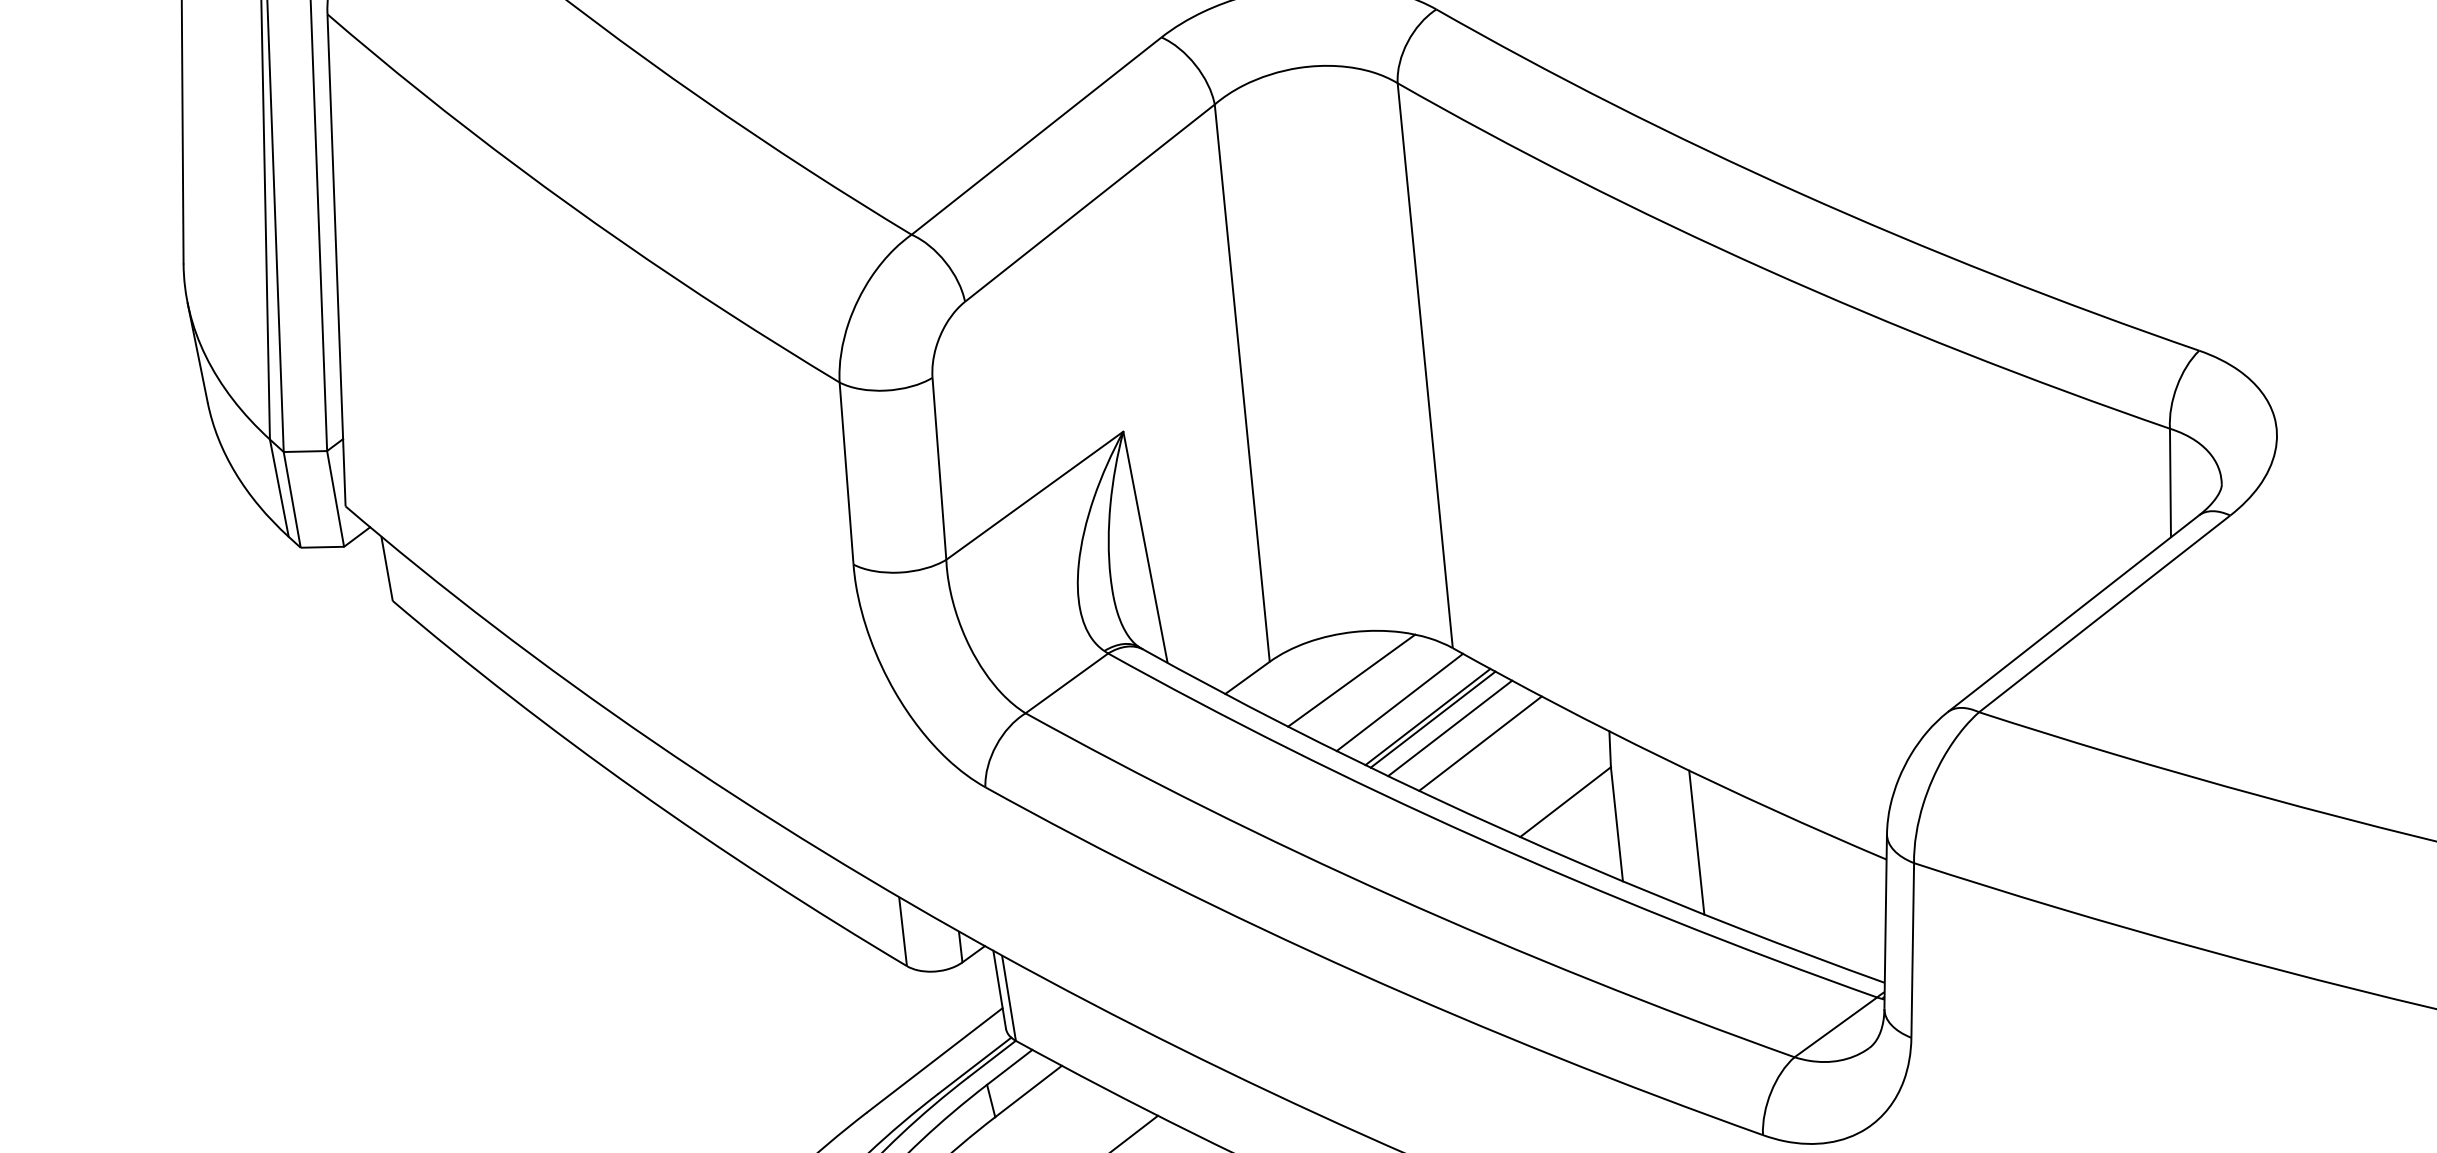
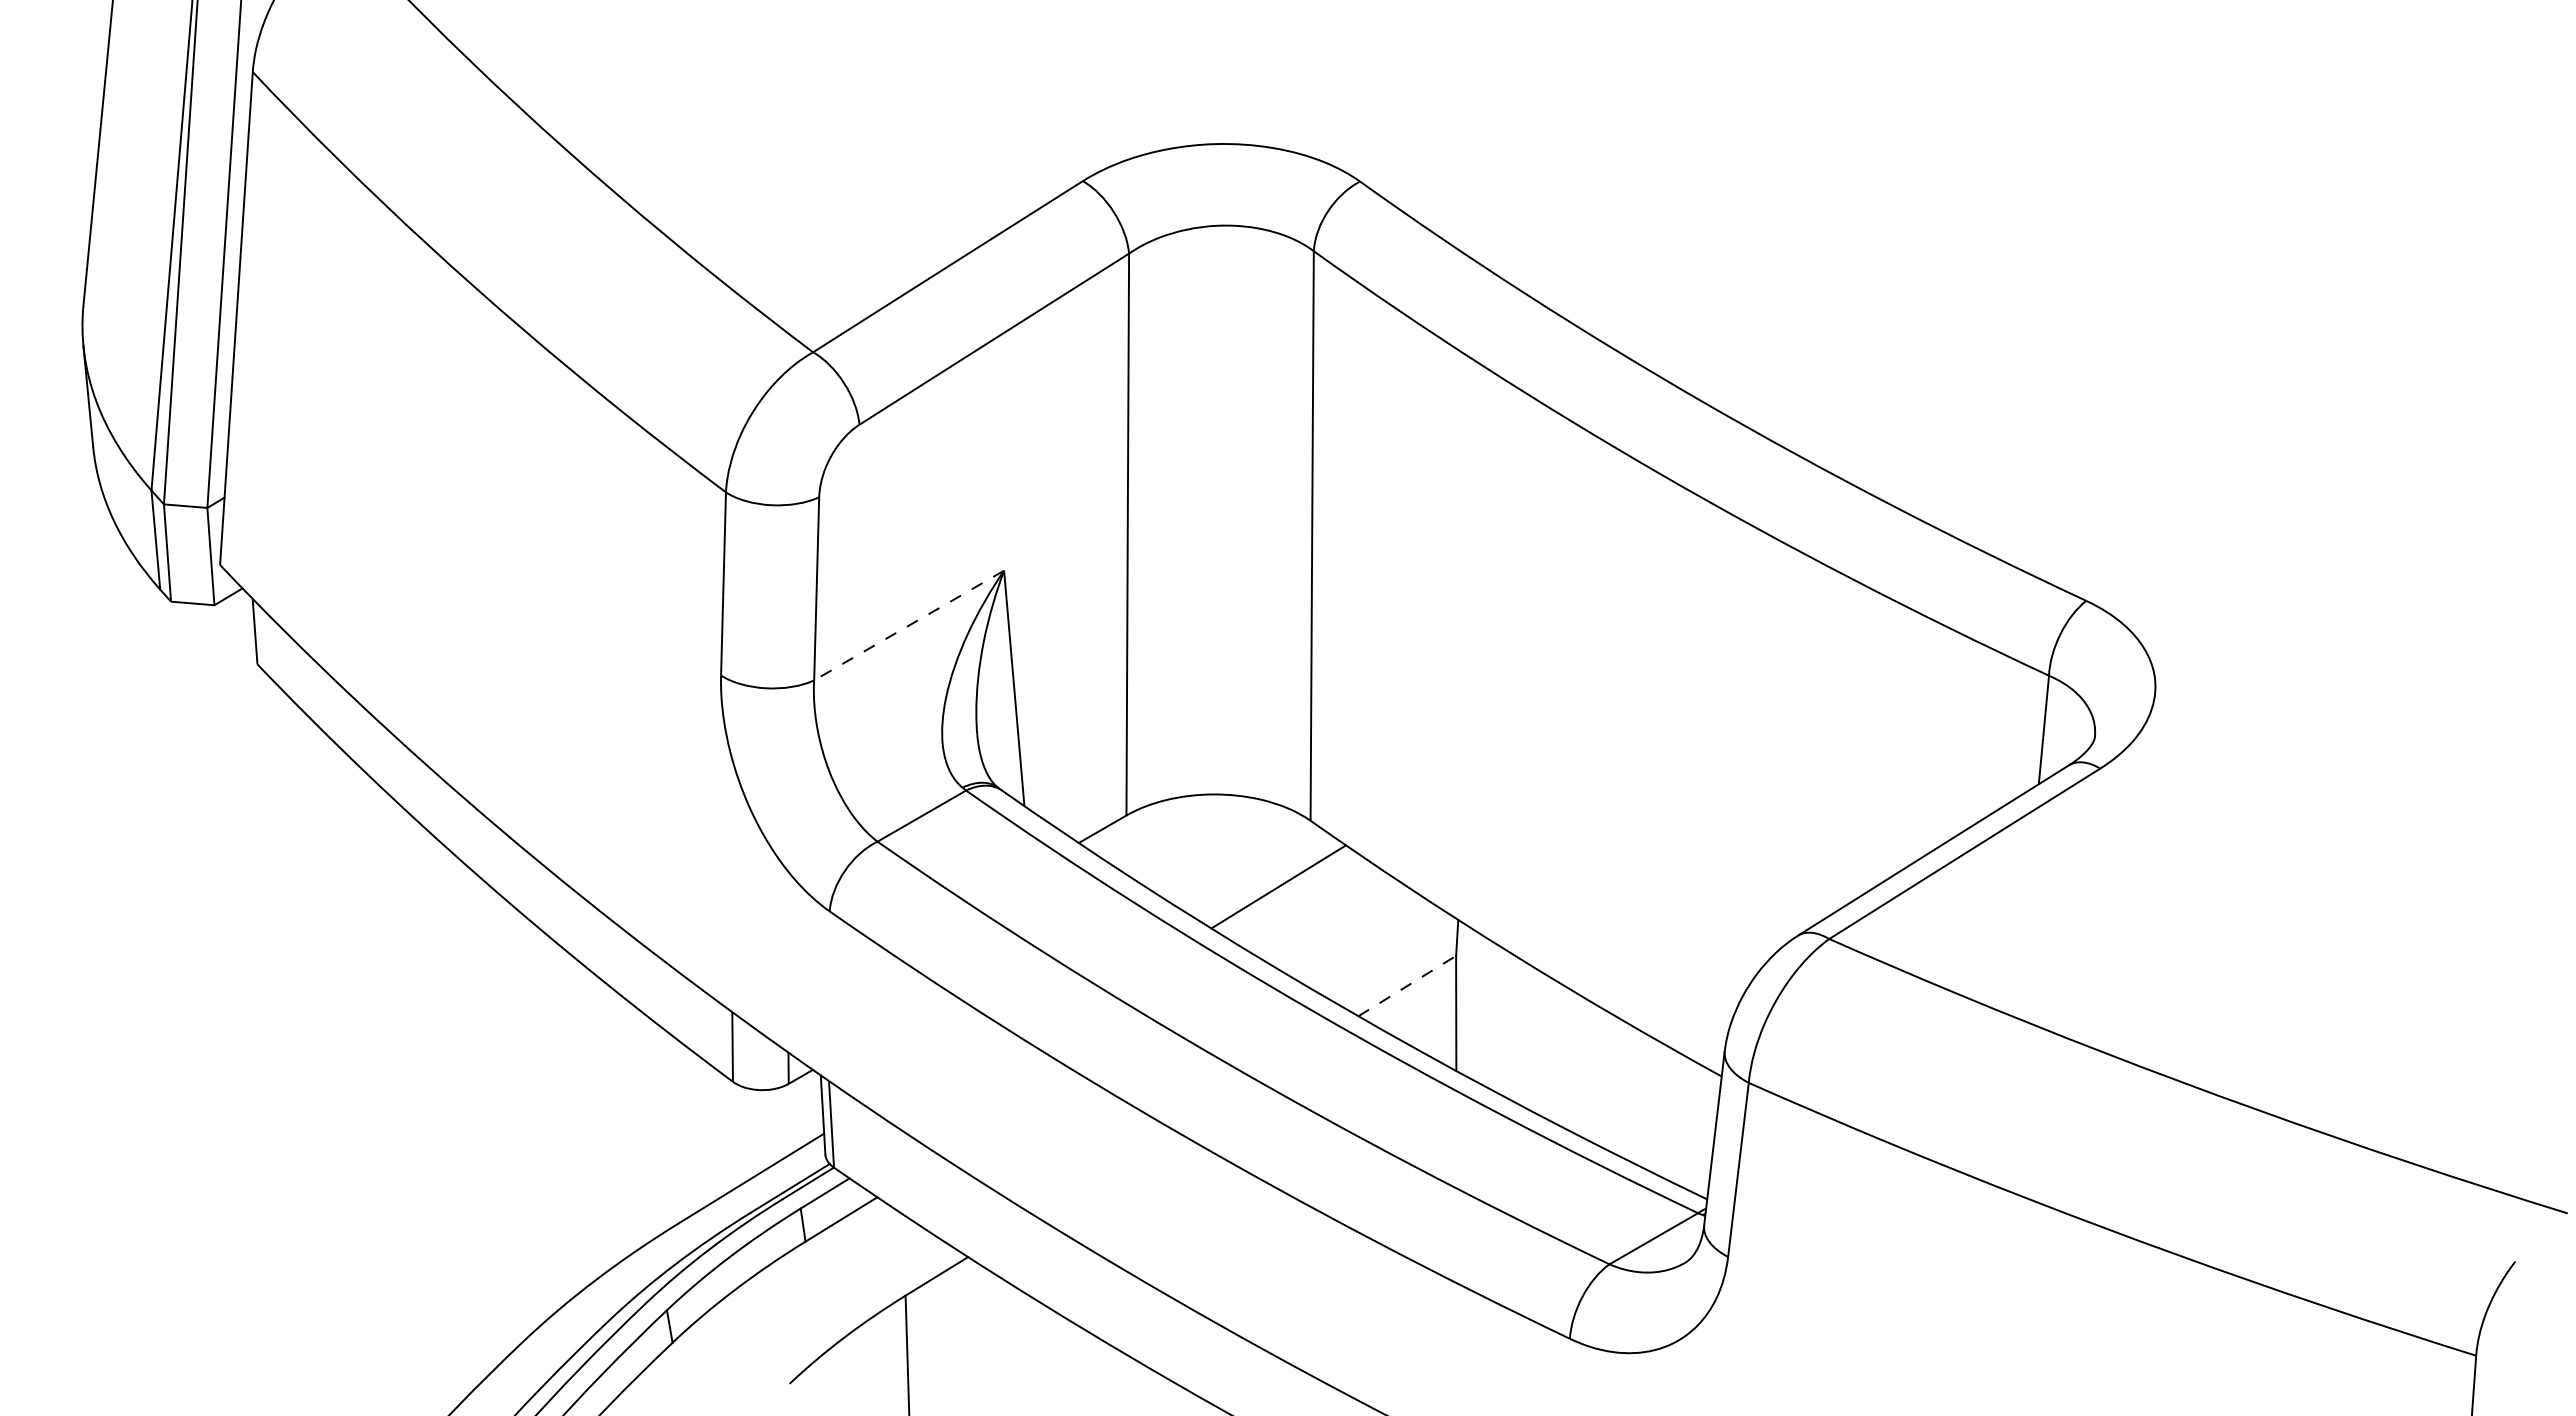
line: (1035, 495) -> (909, 625), solid -> dashed
line: (1351, 680) -> (1206, 842), removed
line: (1400, 702) -> (1252, 869), removed
line: (1432, 719) -> (1283, 889), removed
line: (1449, 728) -> (1299, 900), removed
line: (1480, 743) -> (1328, 918), removed
line: (1565, 801) -> (1407, 985), solid -> dashed
line: (1696, 842) -> (1533, 1039), removed

